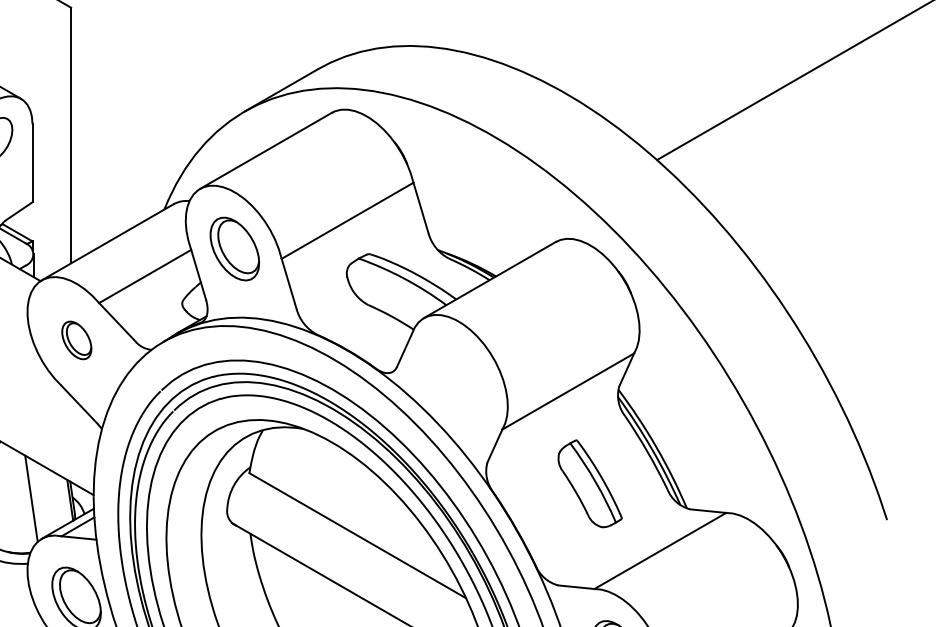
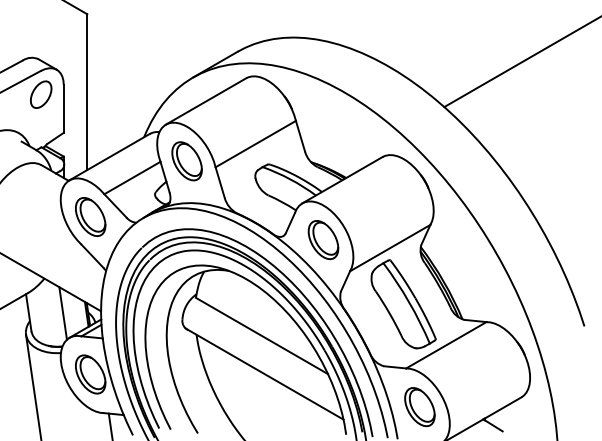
part: (76, 339) -> (90, 216), size x1.67
part: (458, 379) -> (323, 240), added
part: (590, 484) -> (403, 304), size x1.67

